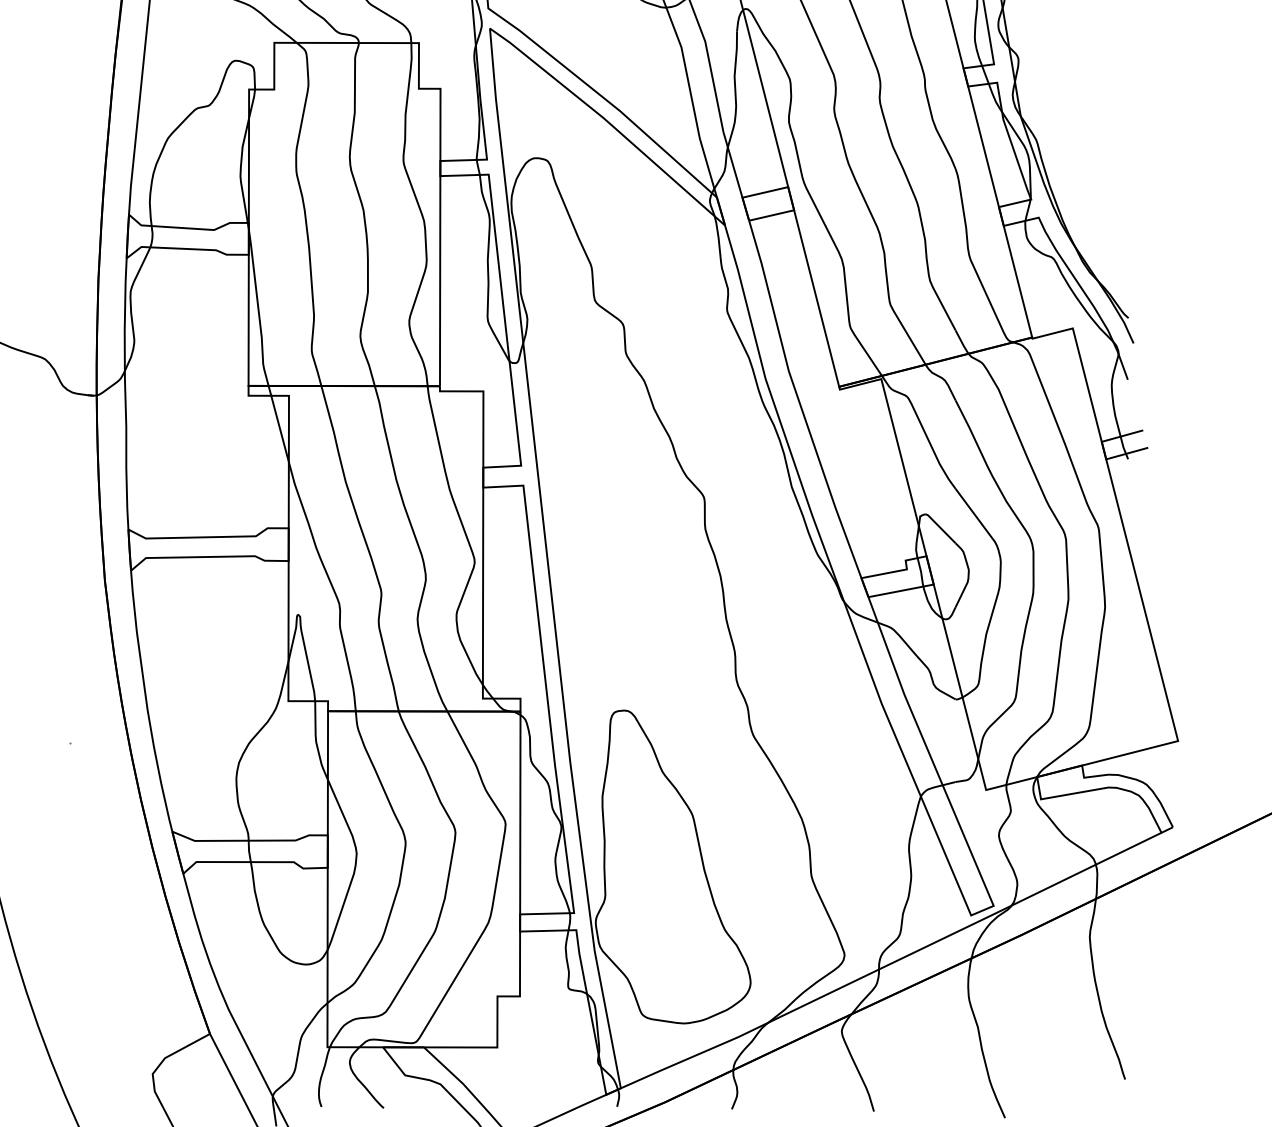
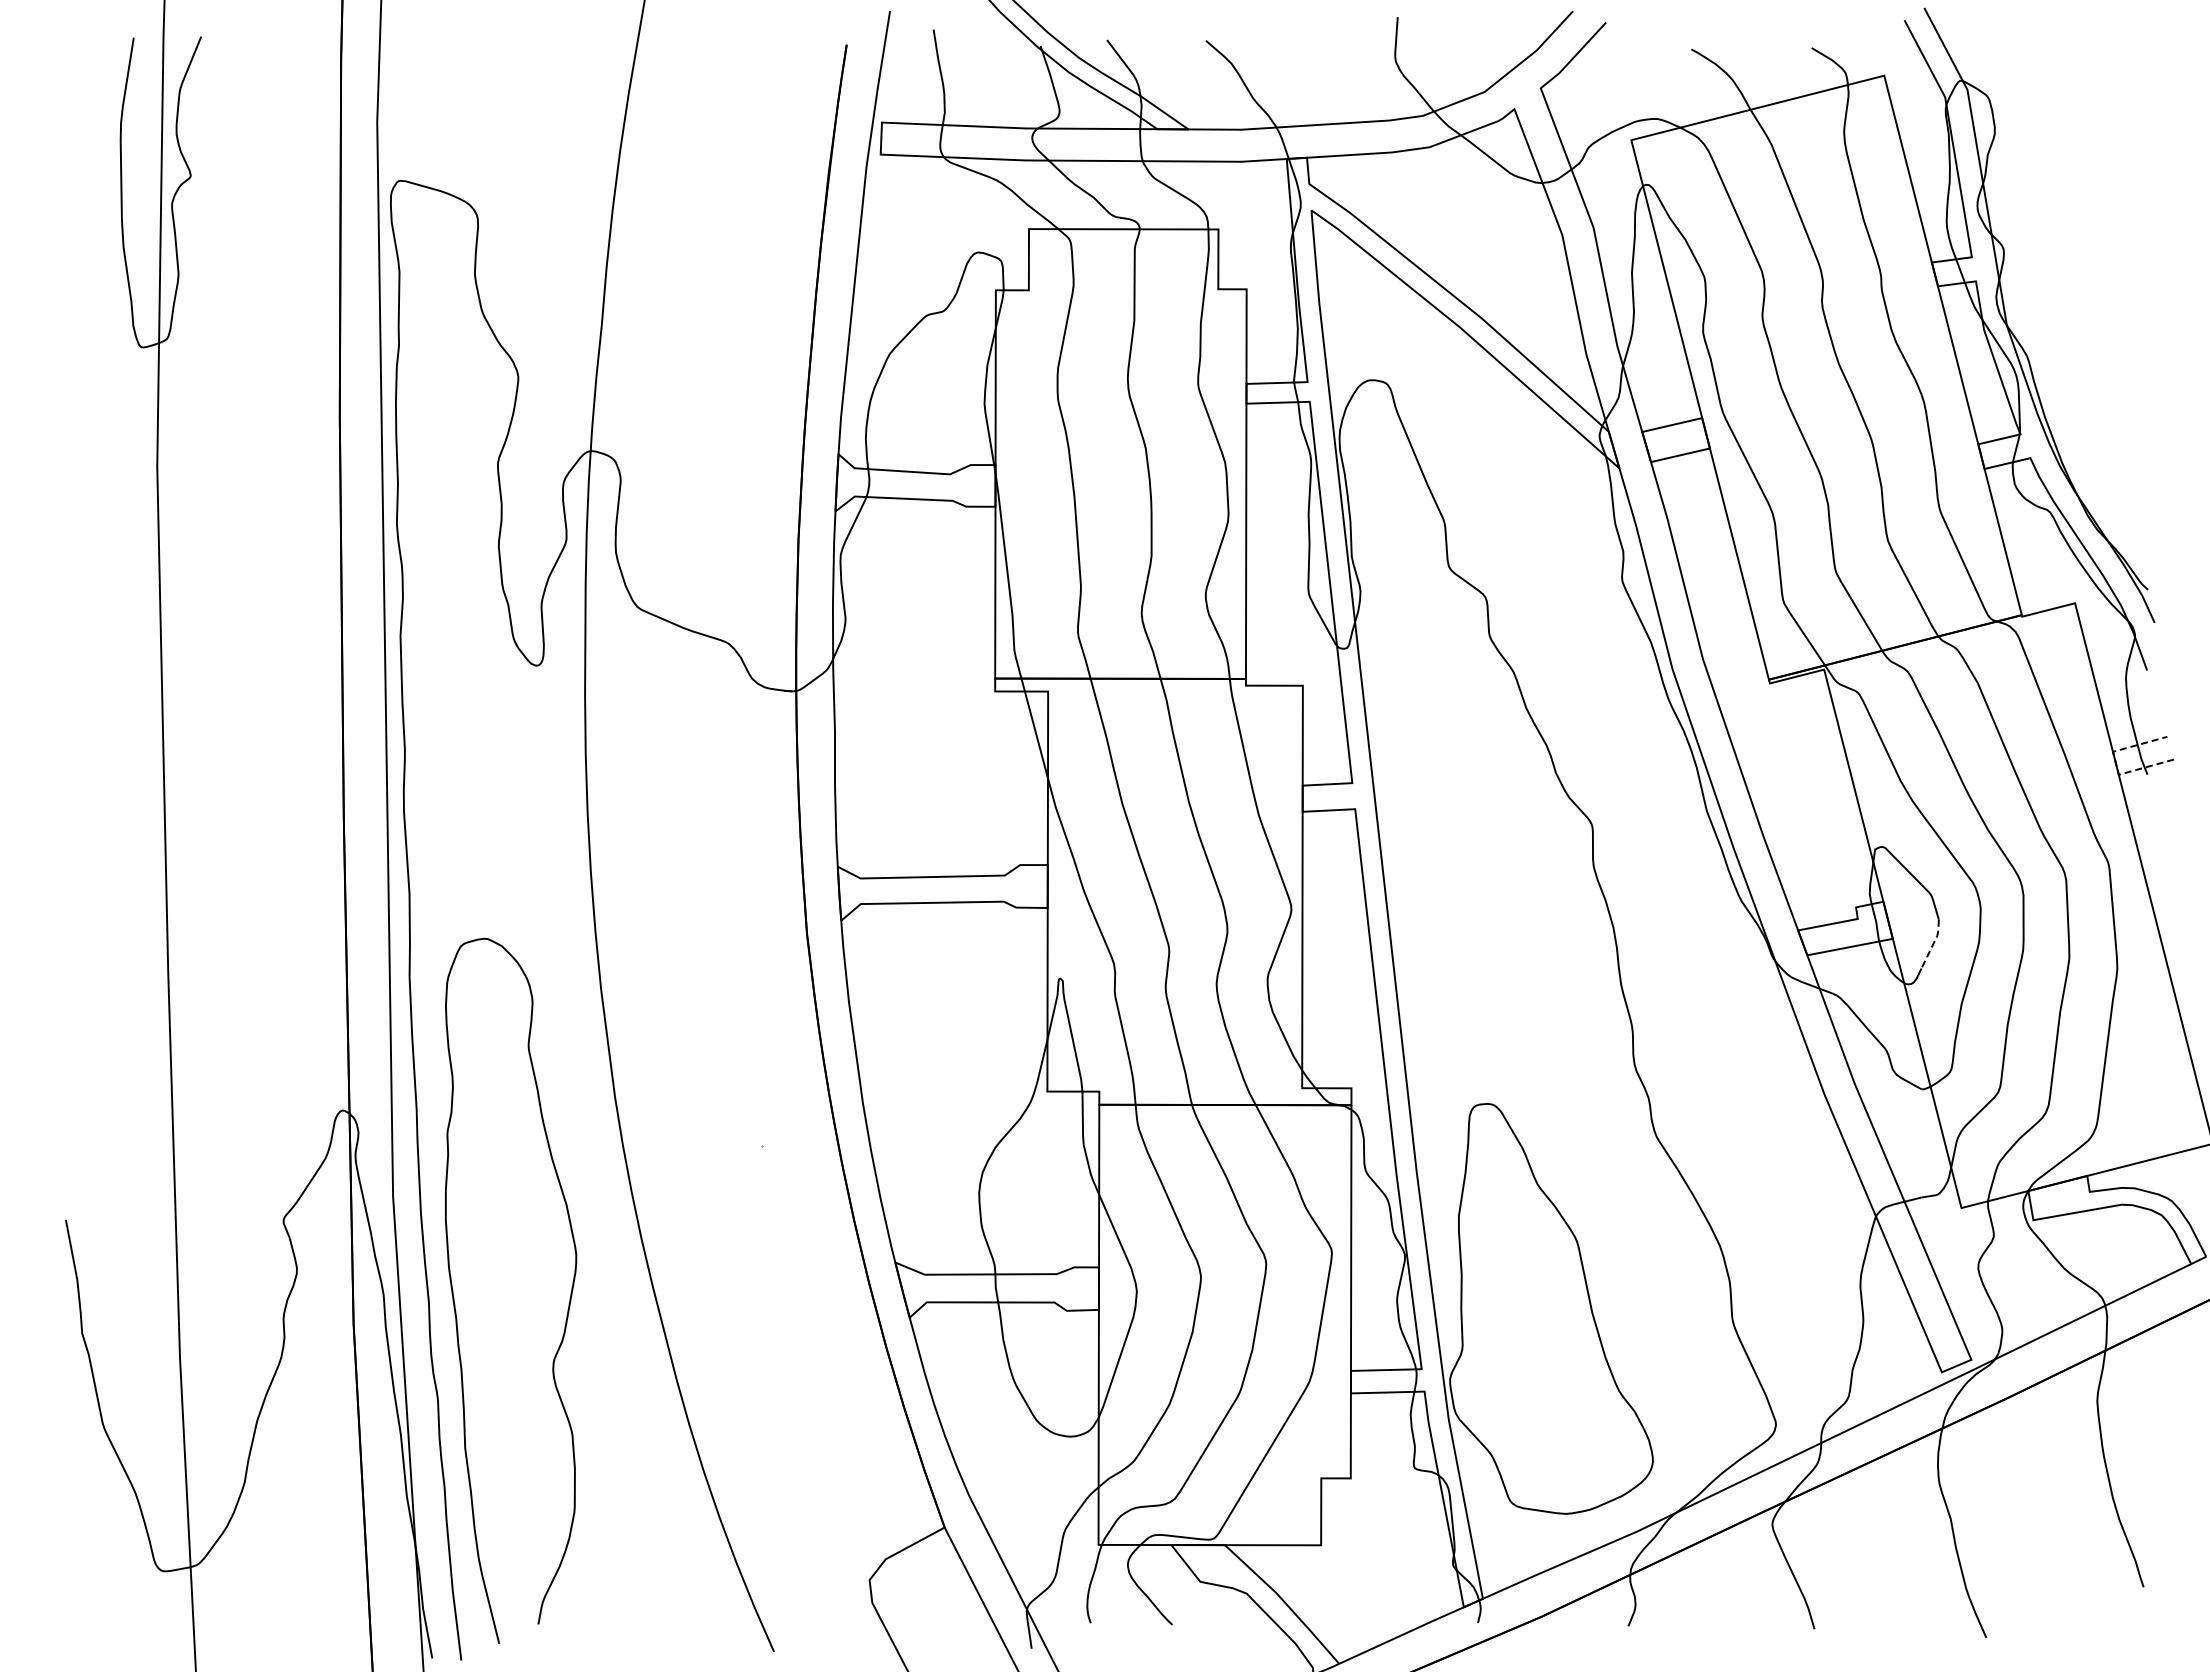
line: (1103, 450) -> (2115, 763), solid -> dashed
line: (964, 588) -> (1933, 943), solid -> dashed

